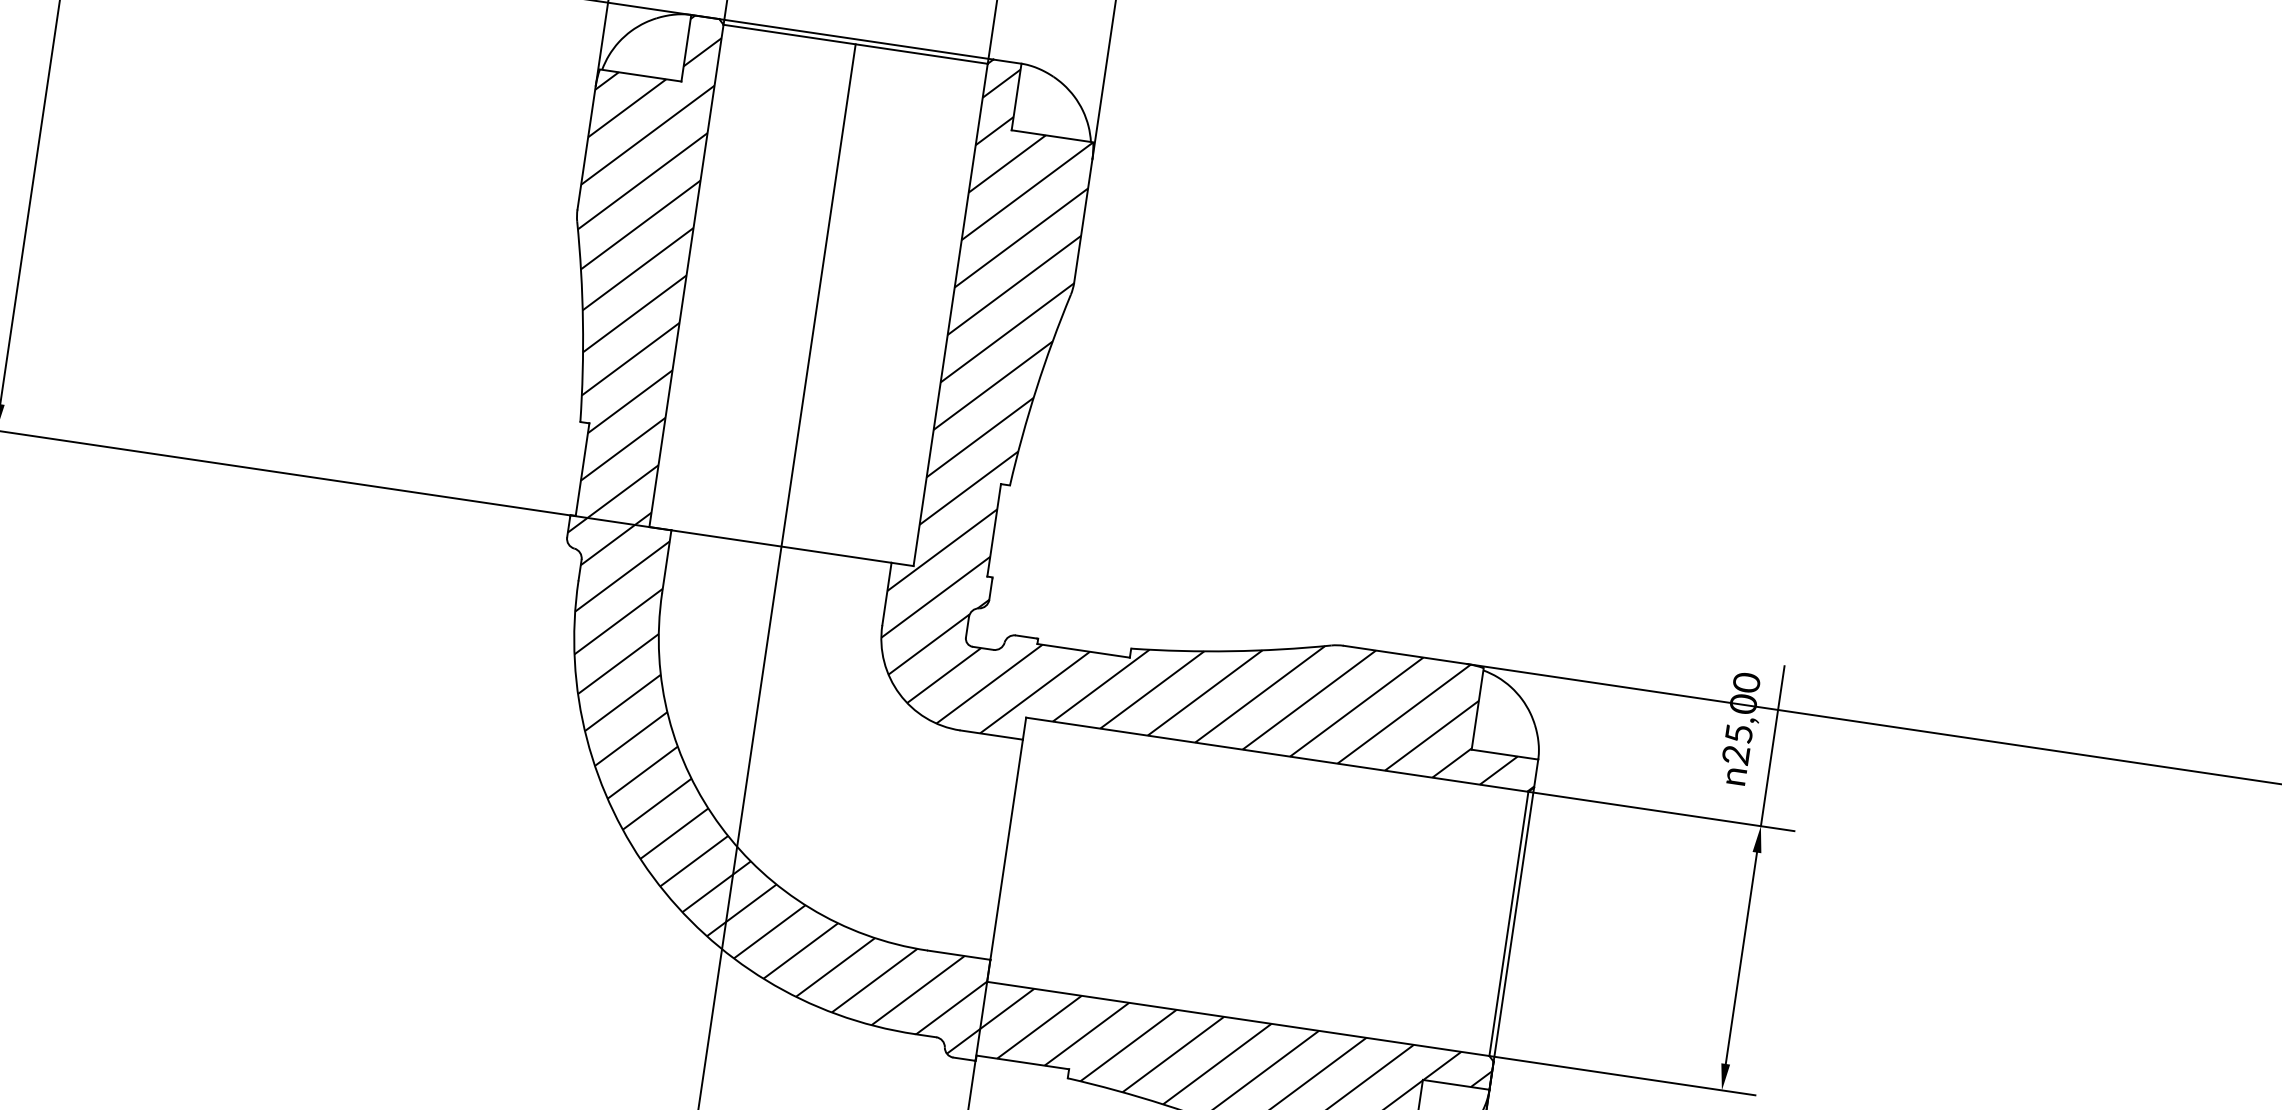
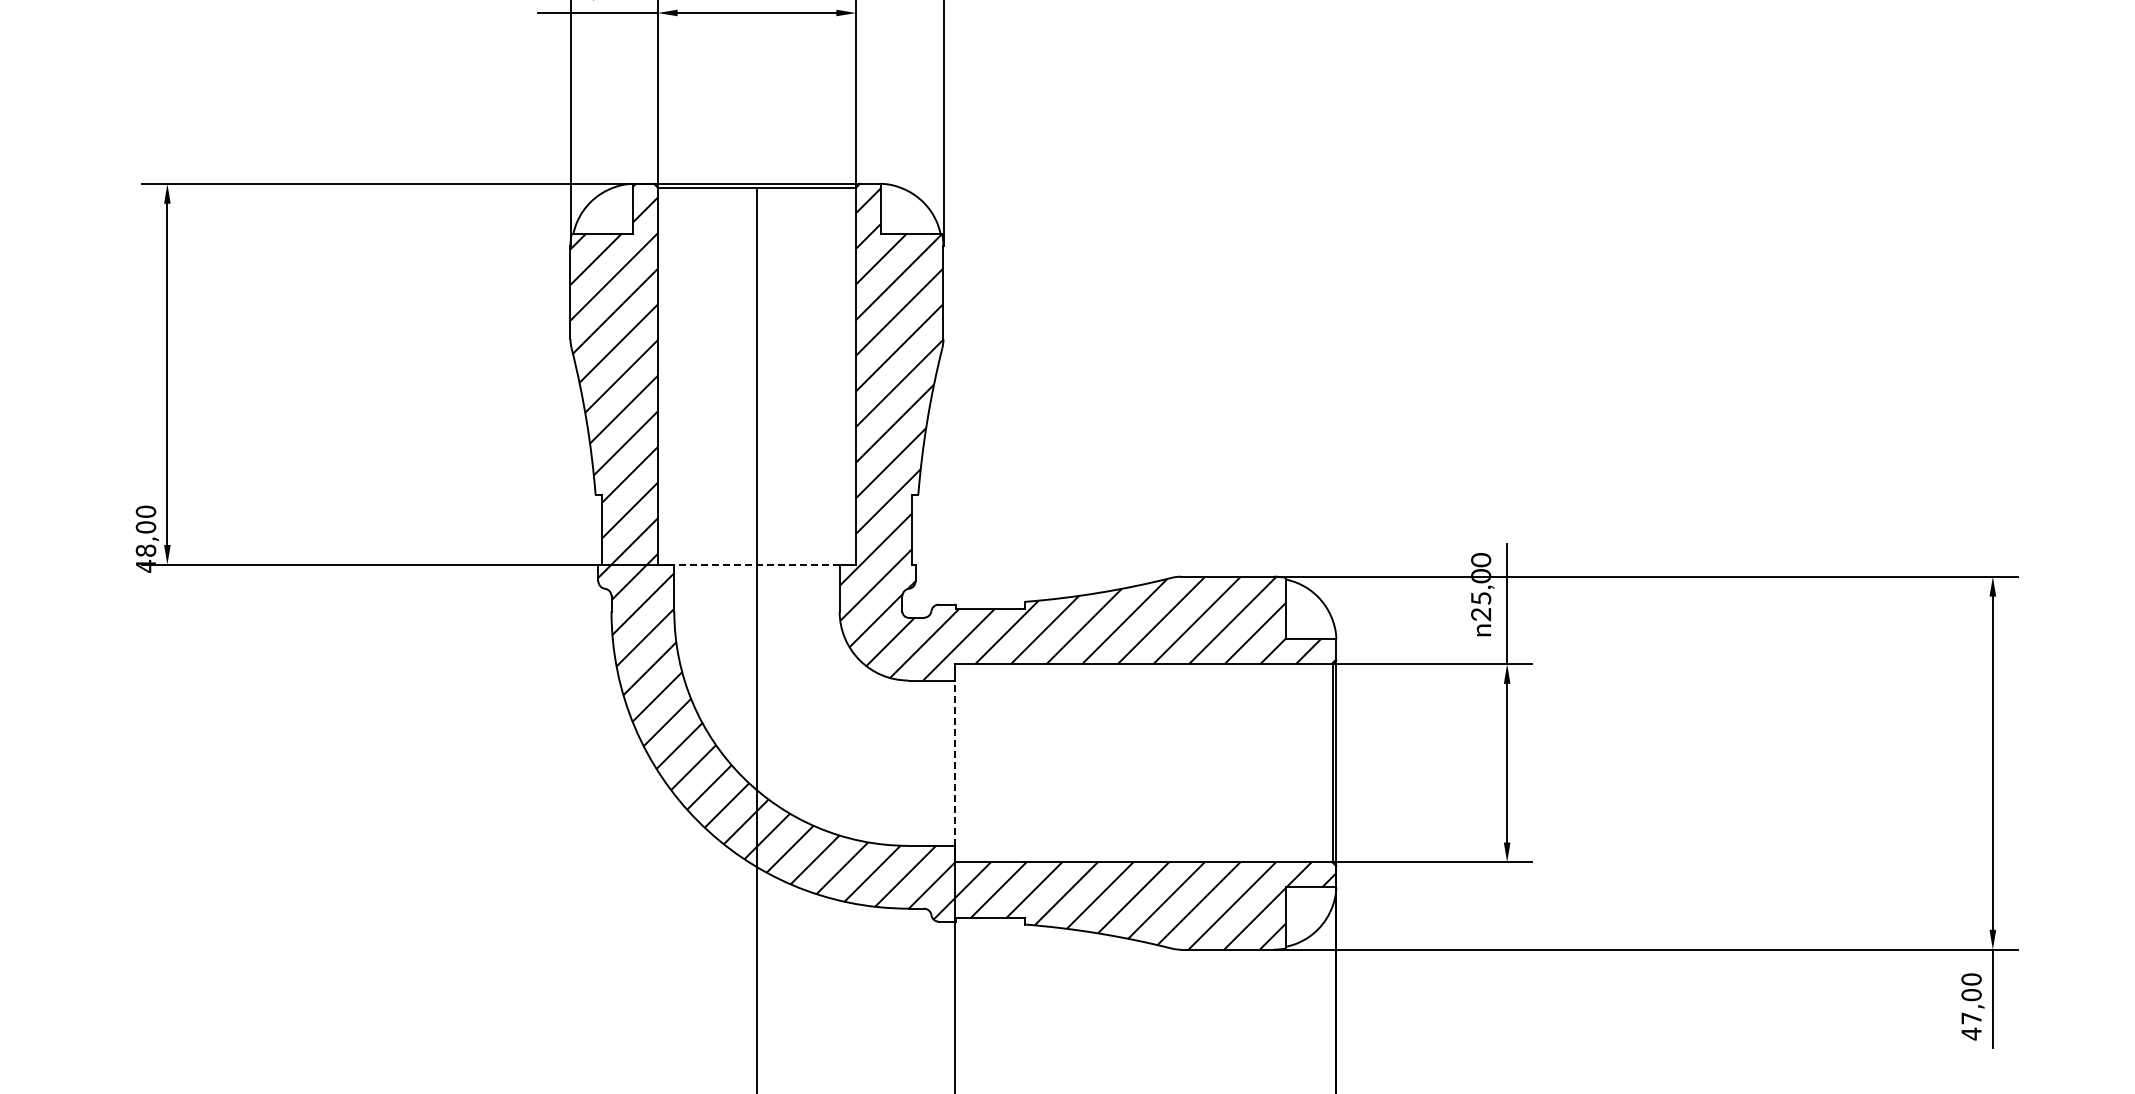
line: (780, 546) -> (756, 564), solid -> dashed
line: (1006, 850) -> (955, 763), solid -> dashed

